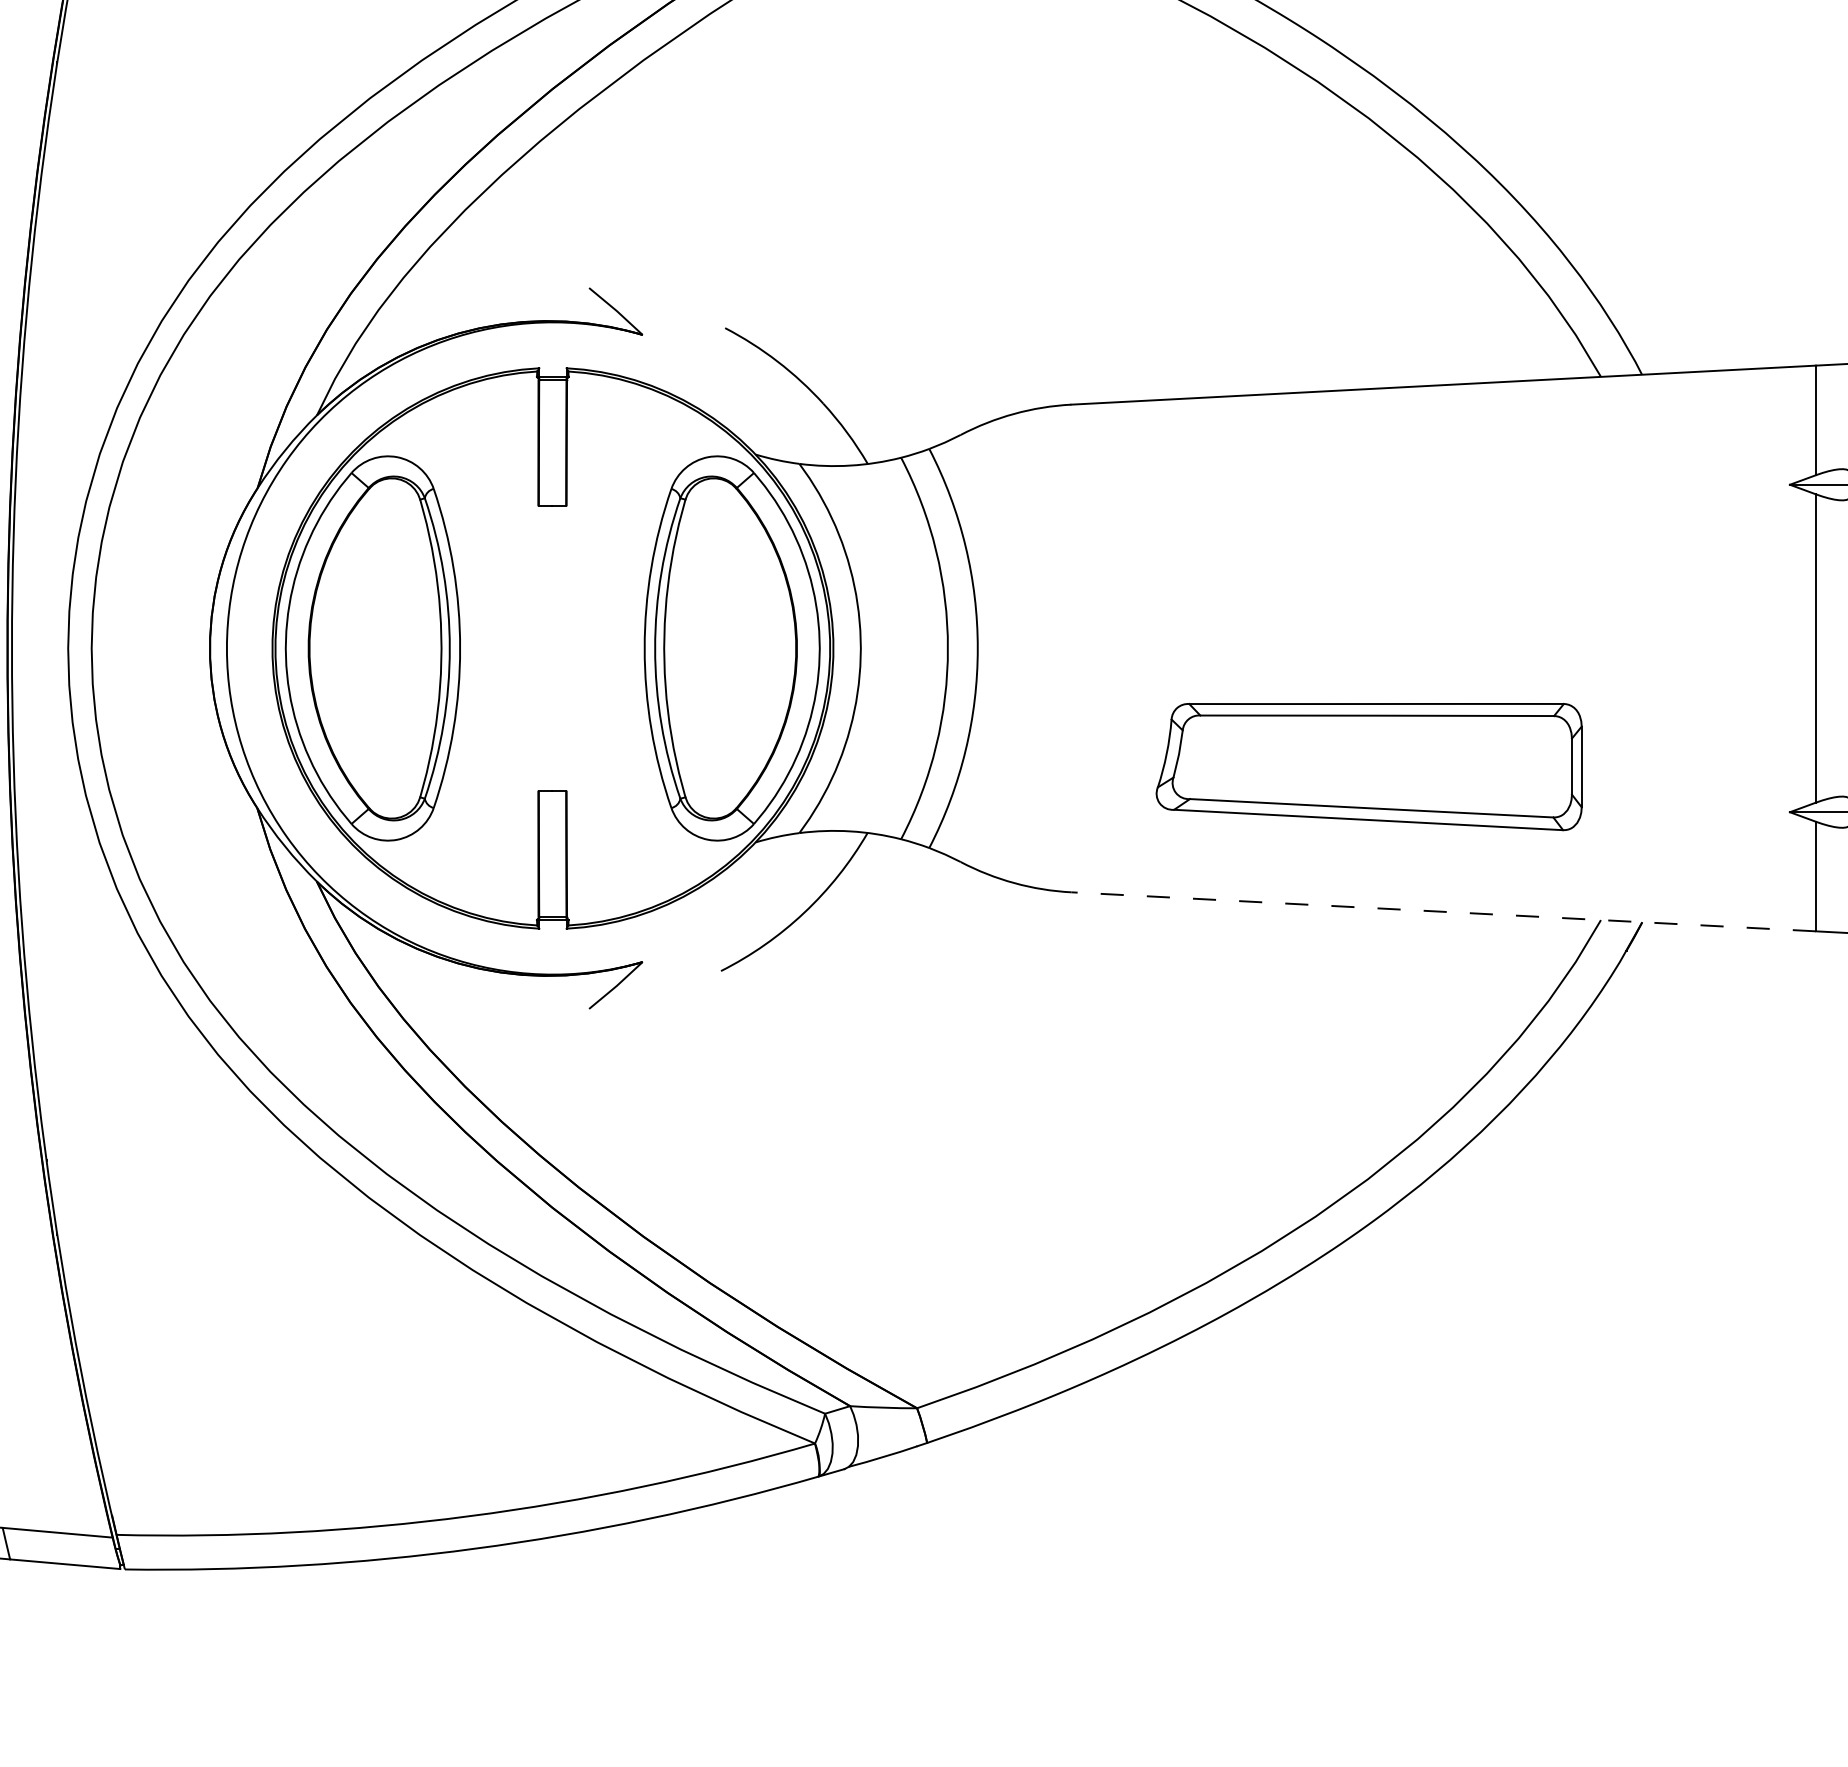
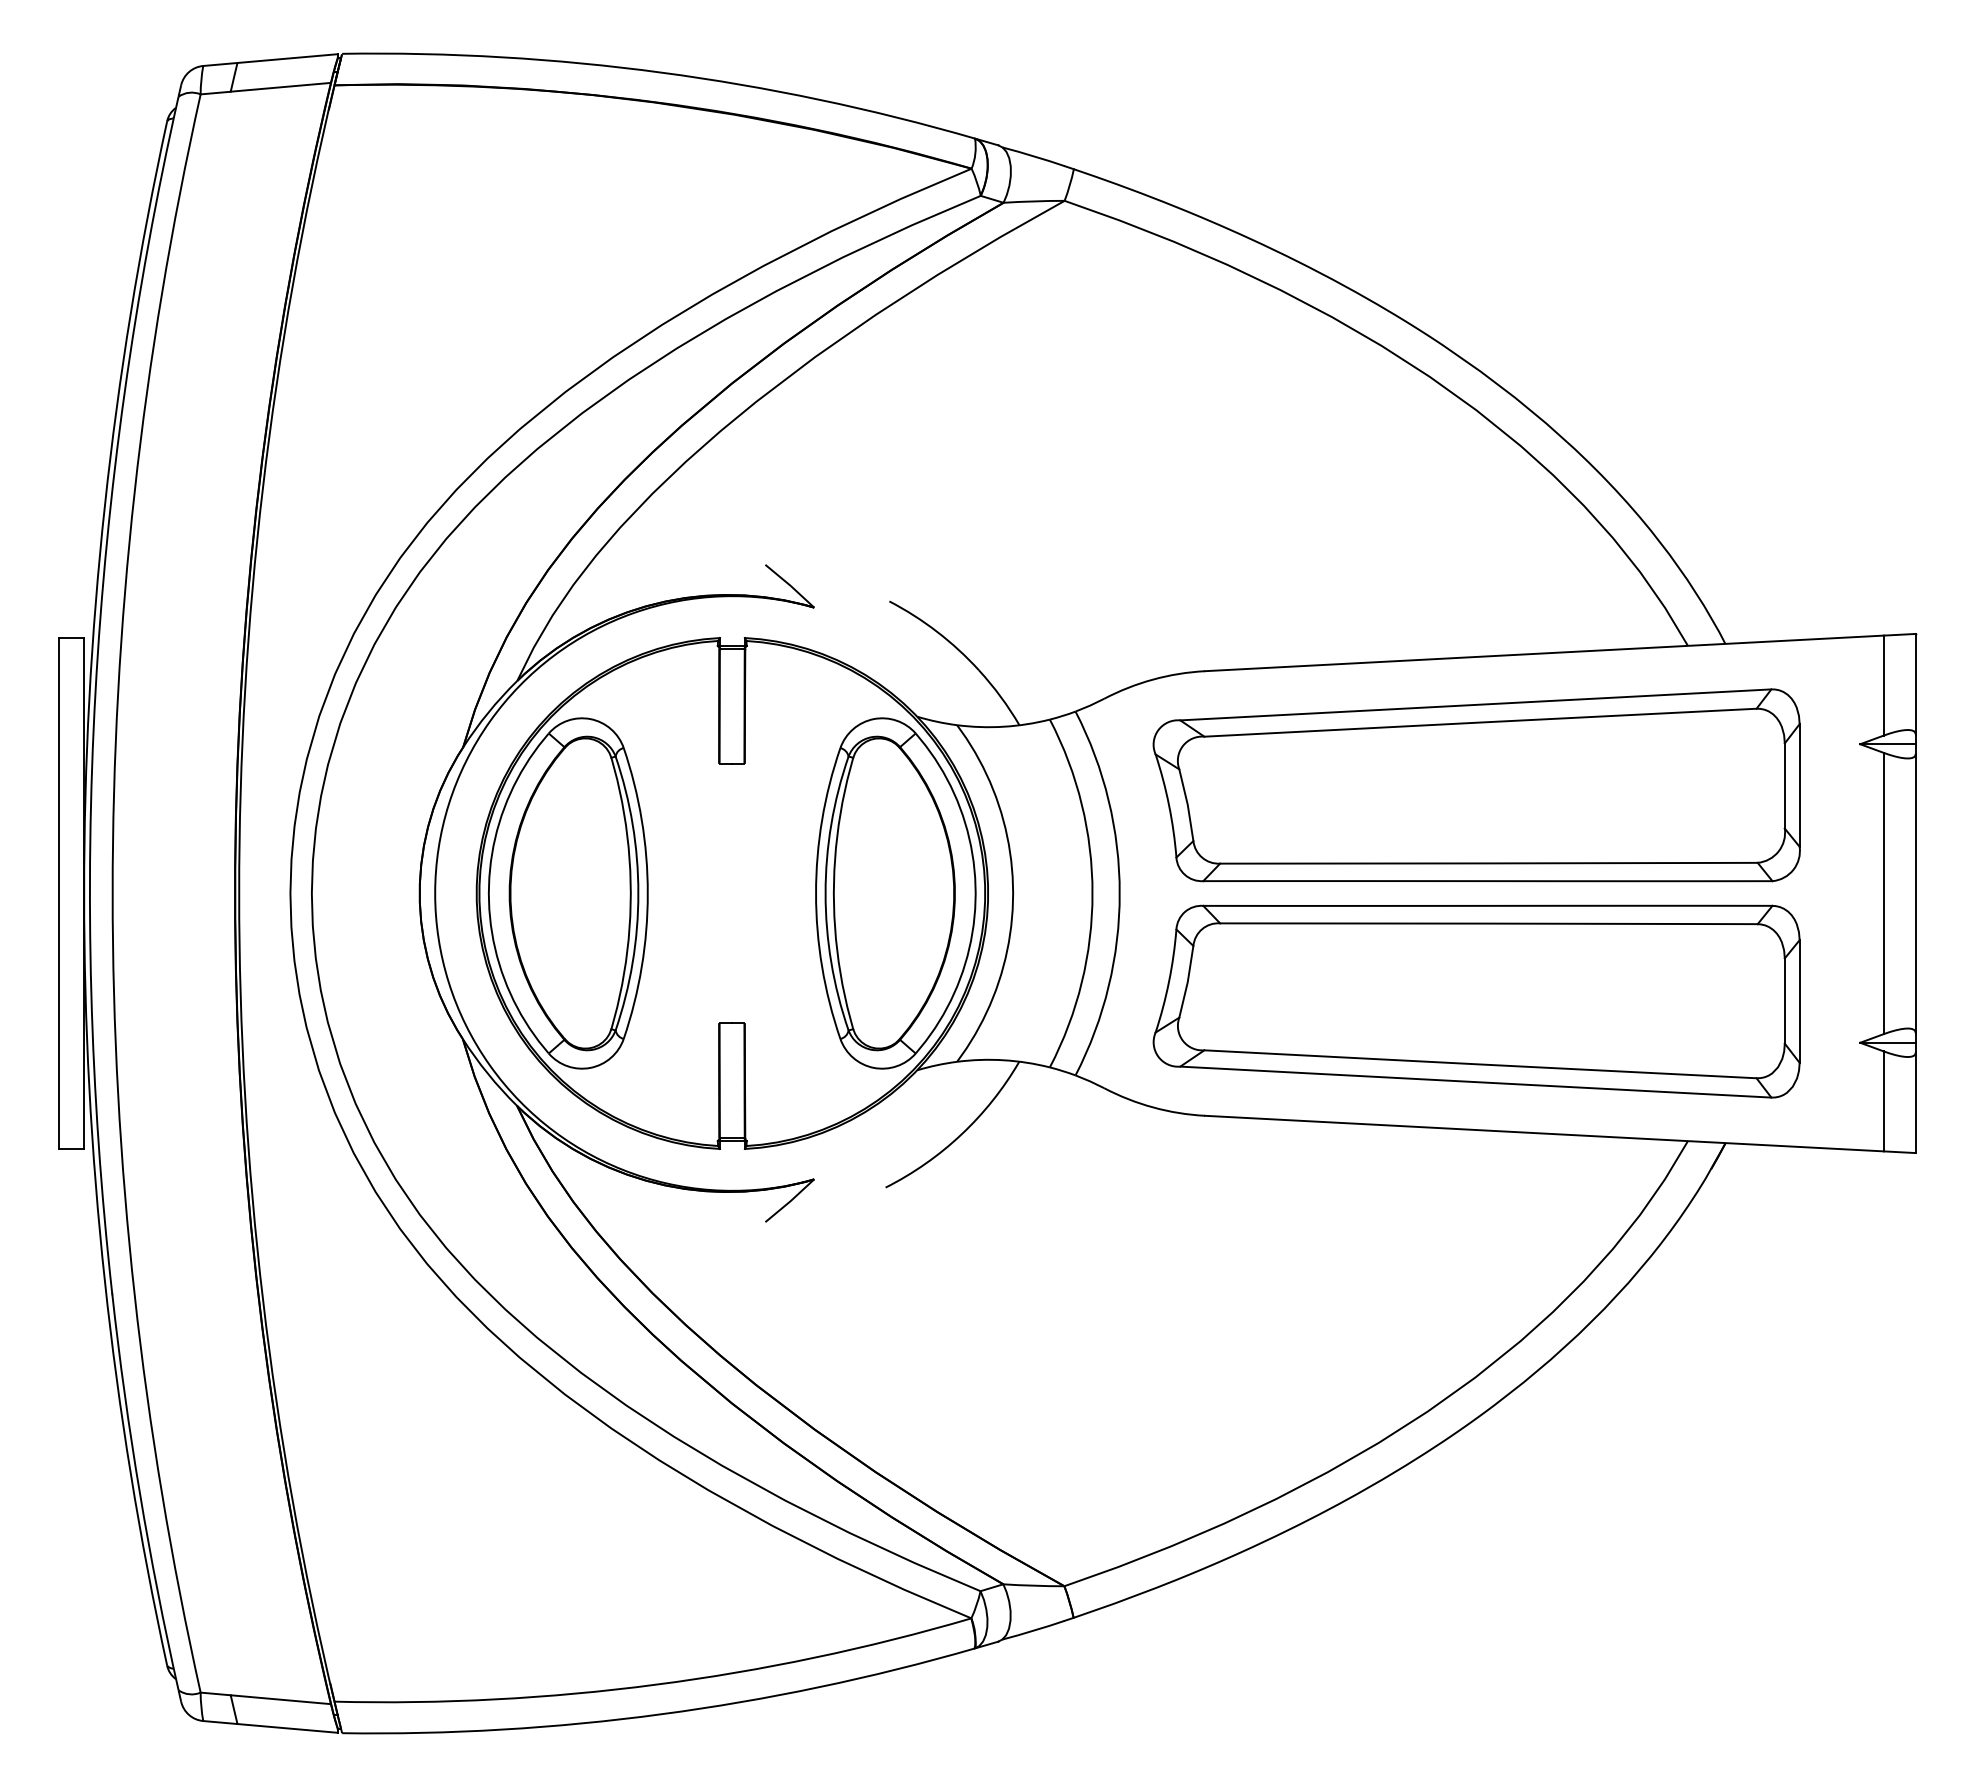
part: (1369, 530) -> (1476, 785), added
part: (1369, 766) -> (1476, 1001), size x1.67
line: (1443, 911) -> (1544, 1133), dashed -> solid

